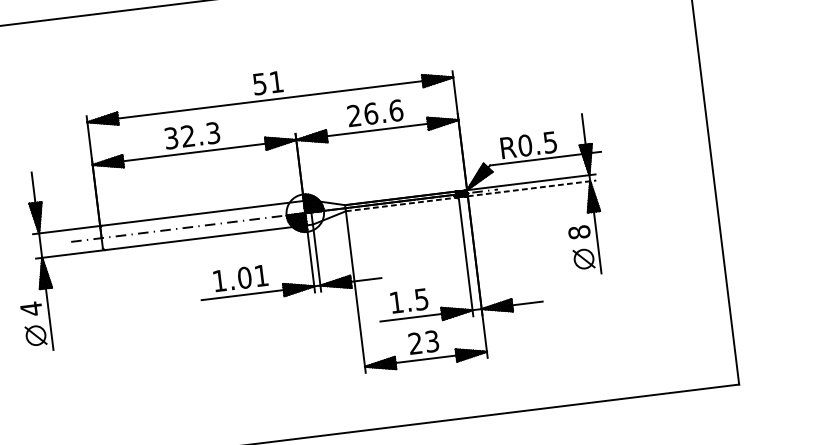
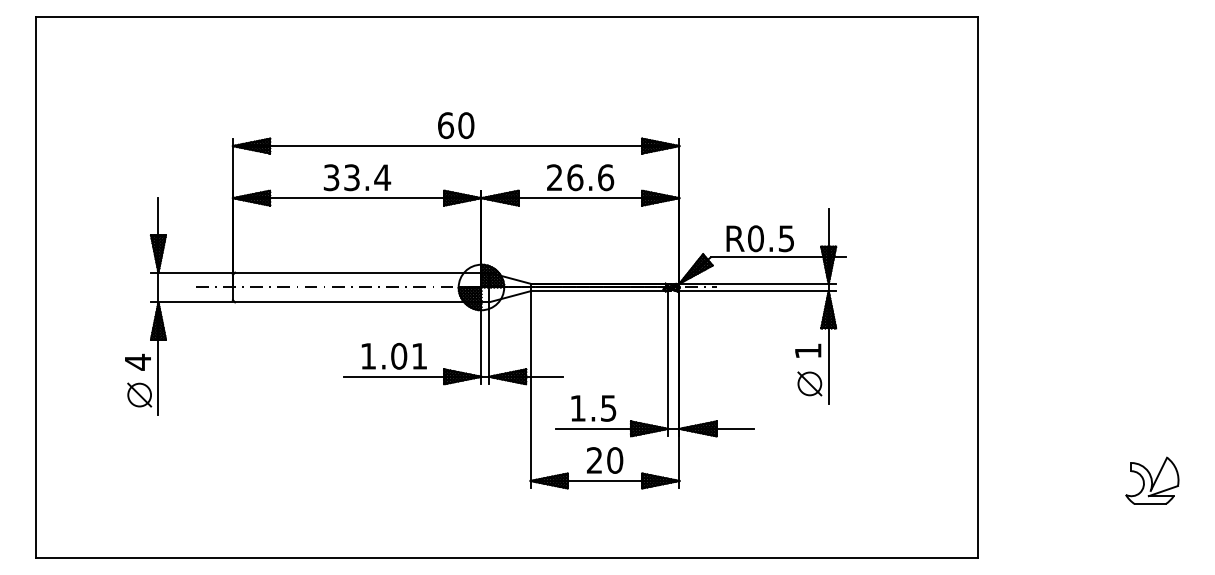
text: (268, 82) -> (456, 125), 51 -> 60
text: (200, 134) -> (367, 177), 32.3 -> 33.4
line: (532, 188) -> (758, 291), dashed -> solid
line: (401, 204) -> (598, 291), dashed -> solid
text: (578, 232) -> (807, 351), 8 -> 1
text: (432, 341) -> (615, 460), 23 -> 20

